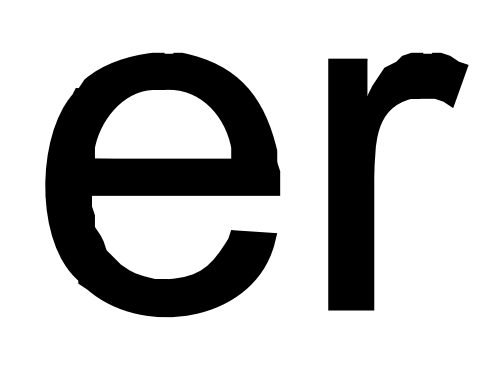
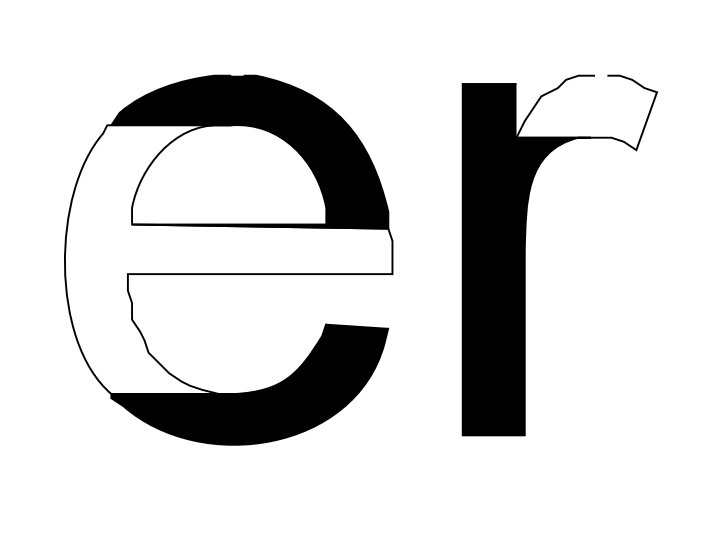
fill: (417, 79) -> (586, 111), removed
fill: (162, 184) -> (228, 259), removed

